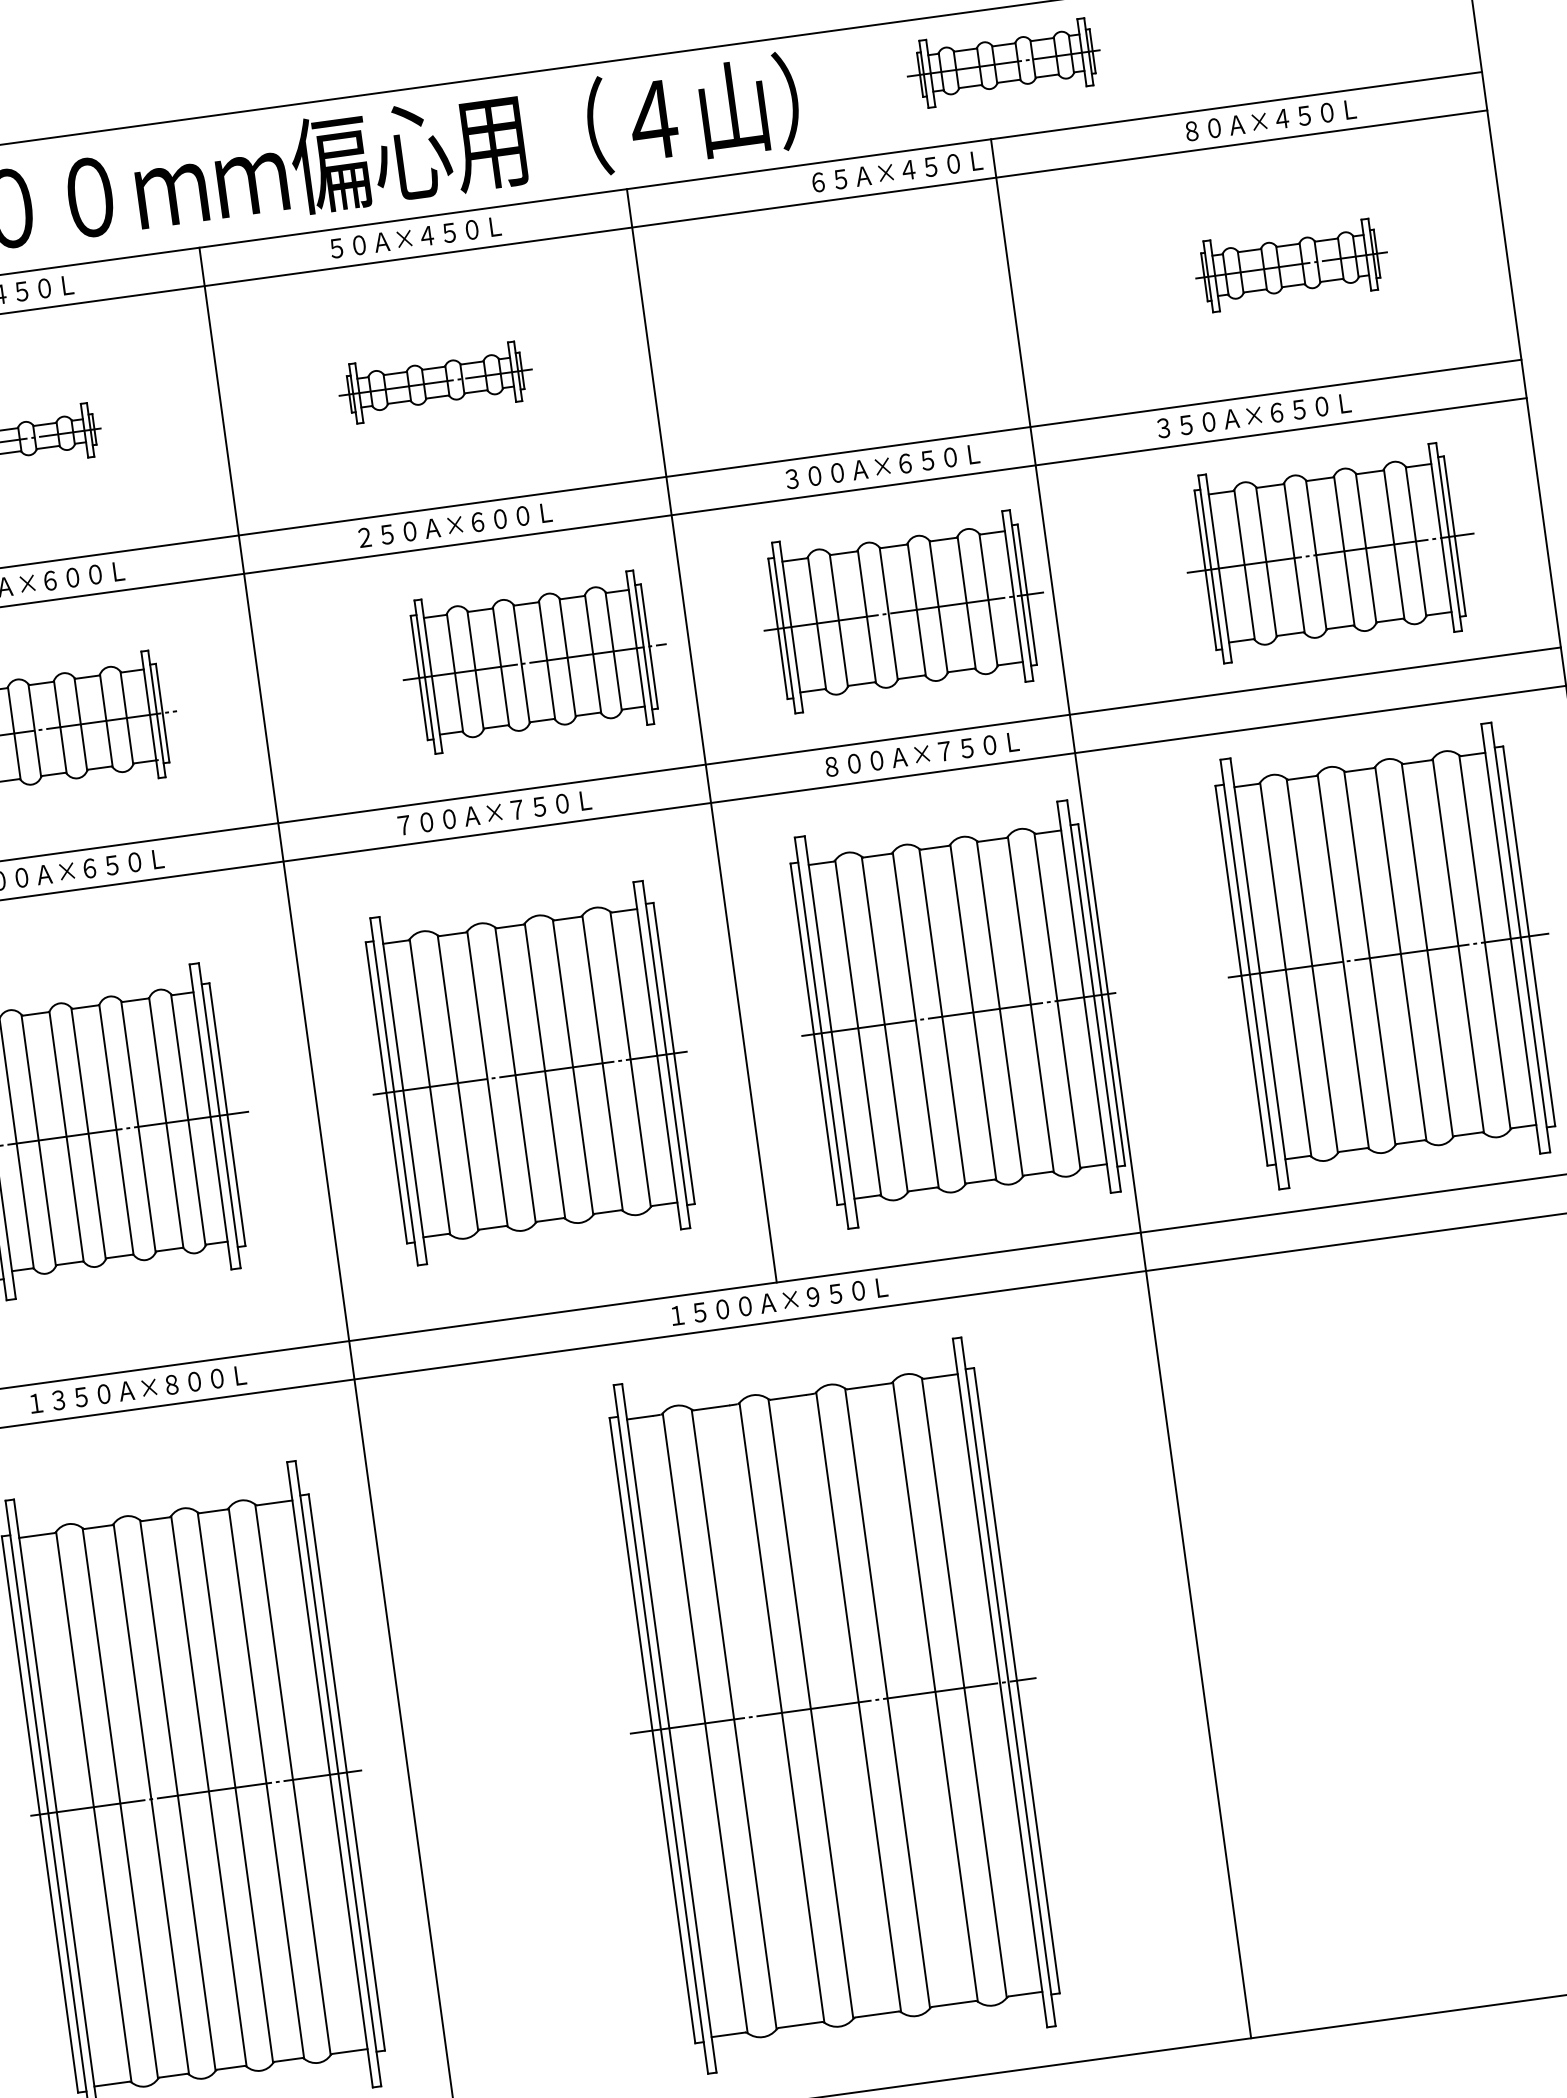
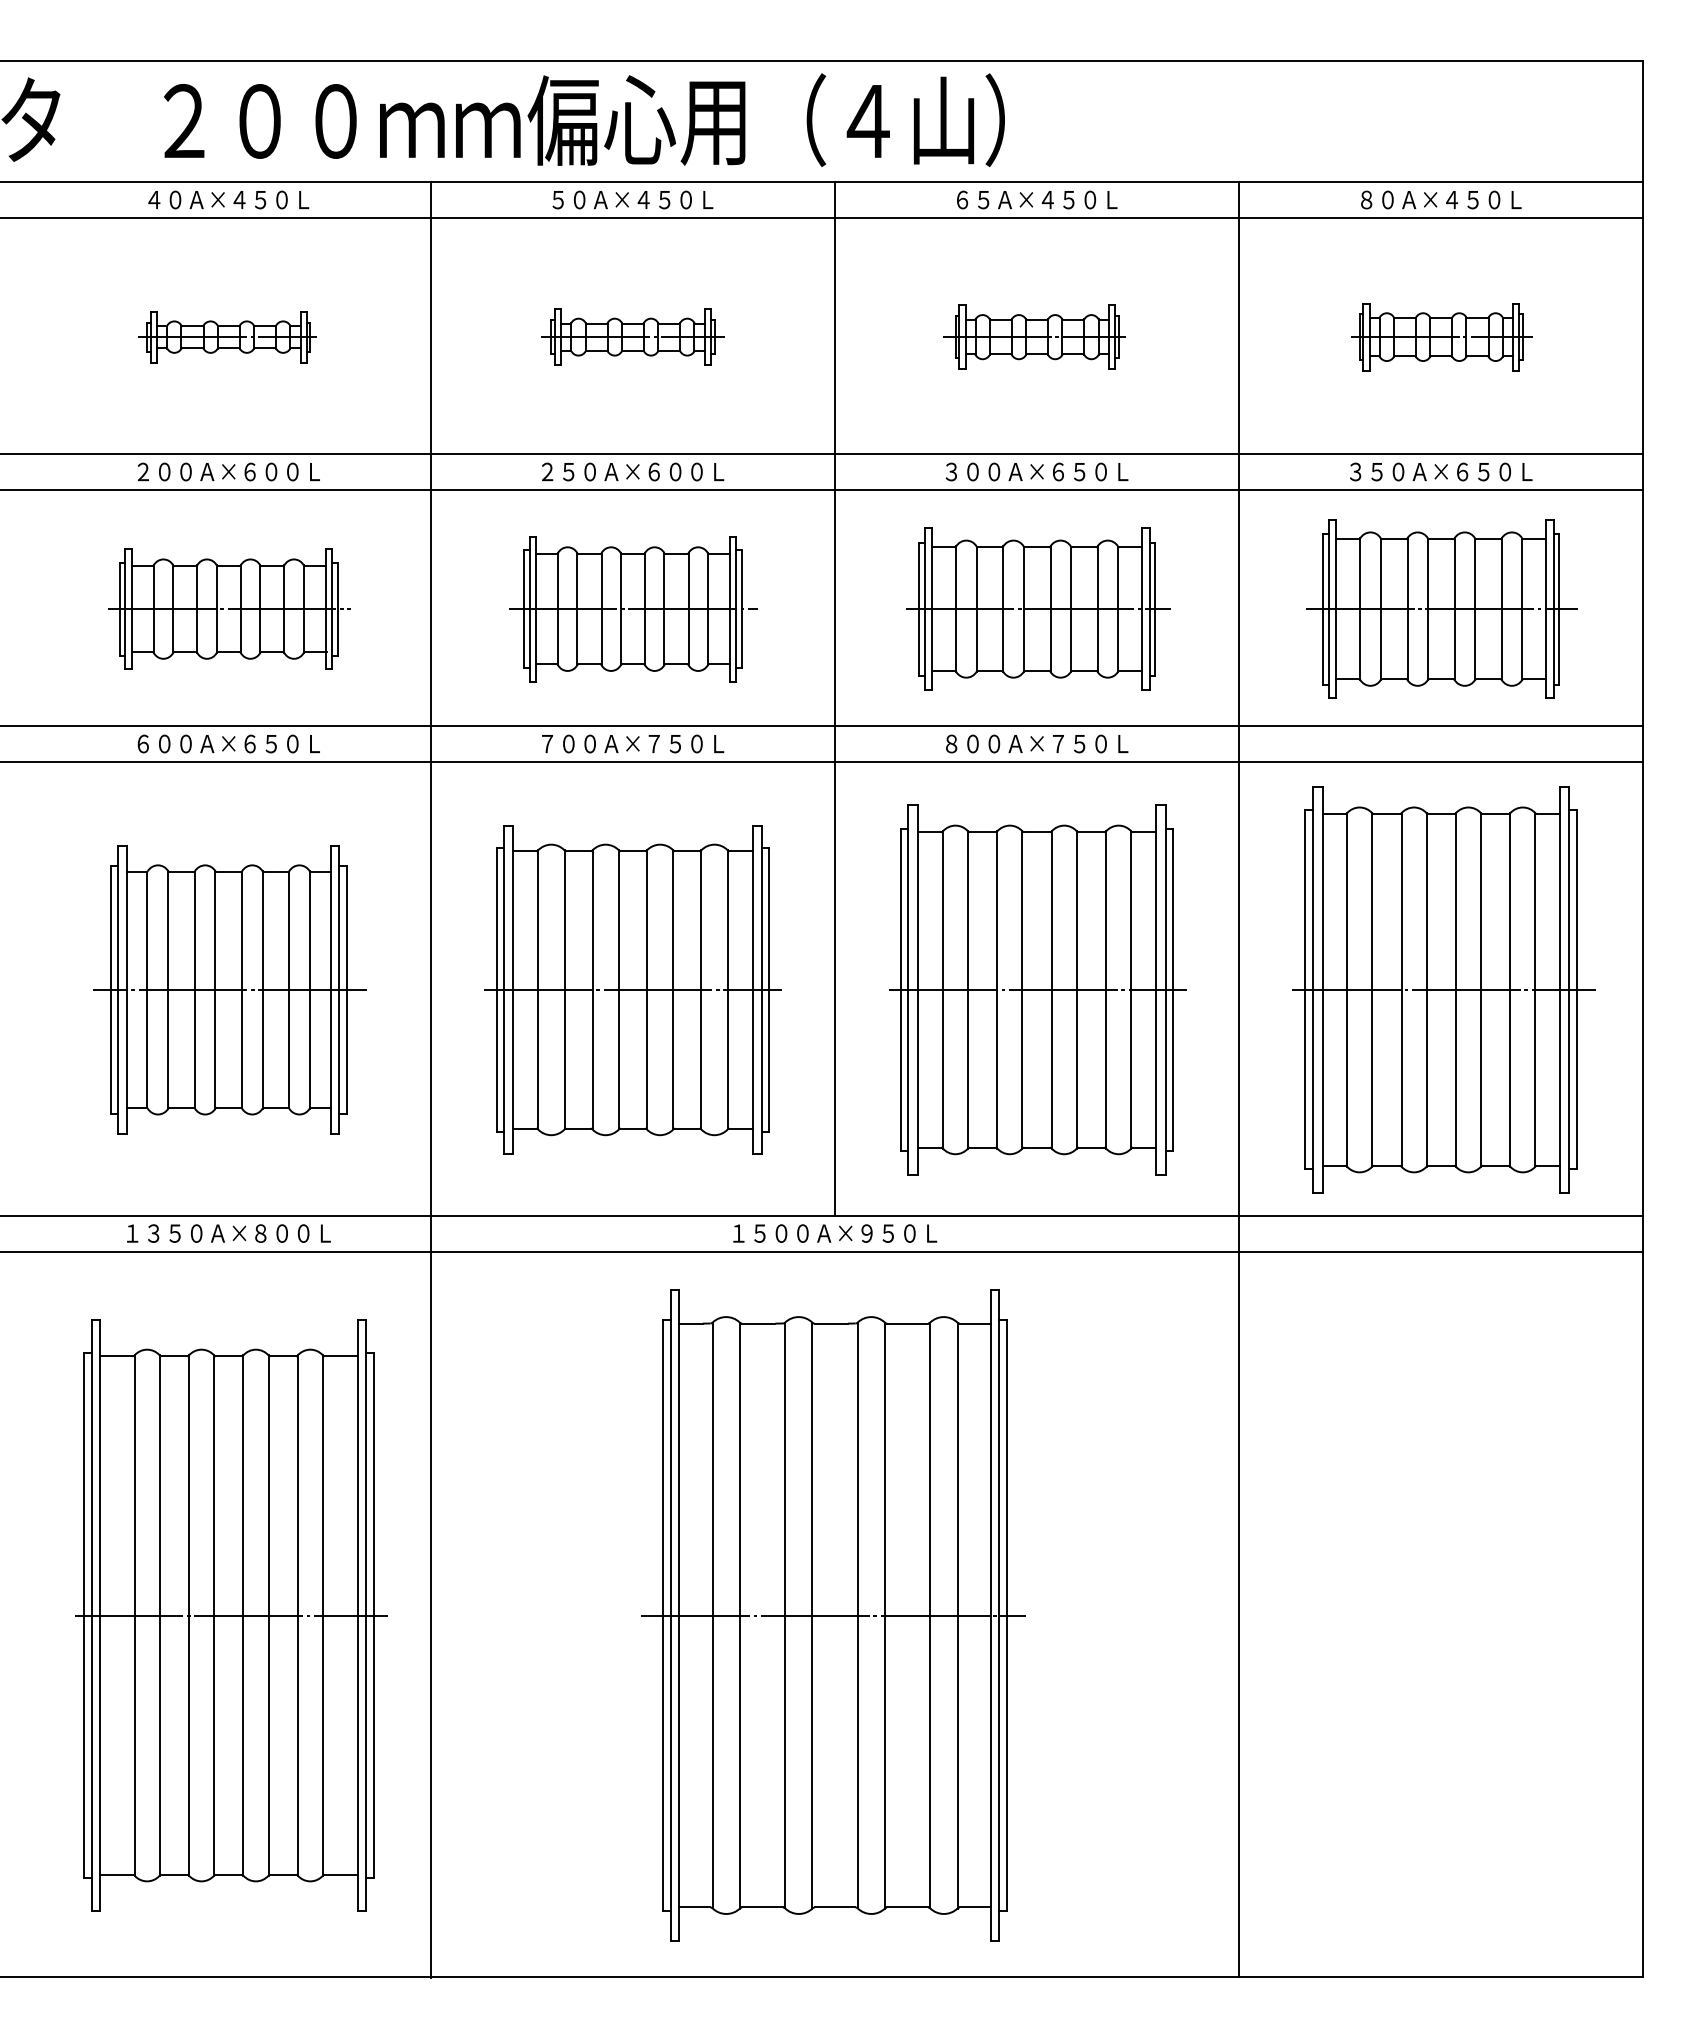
part: (1003, 62) -> (1034, 336), moved
text: (897, 171) -> (1037, 199), moved
text: (1254, 415) -> (1441, 471), moved
part: (534, 662) -> (633, 609), moved
line: (1121, 1088) -> (1239, 1079), moved

